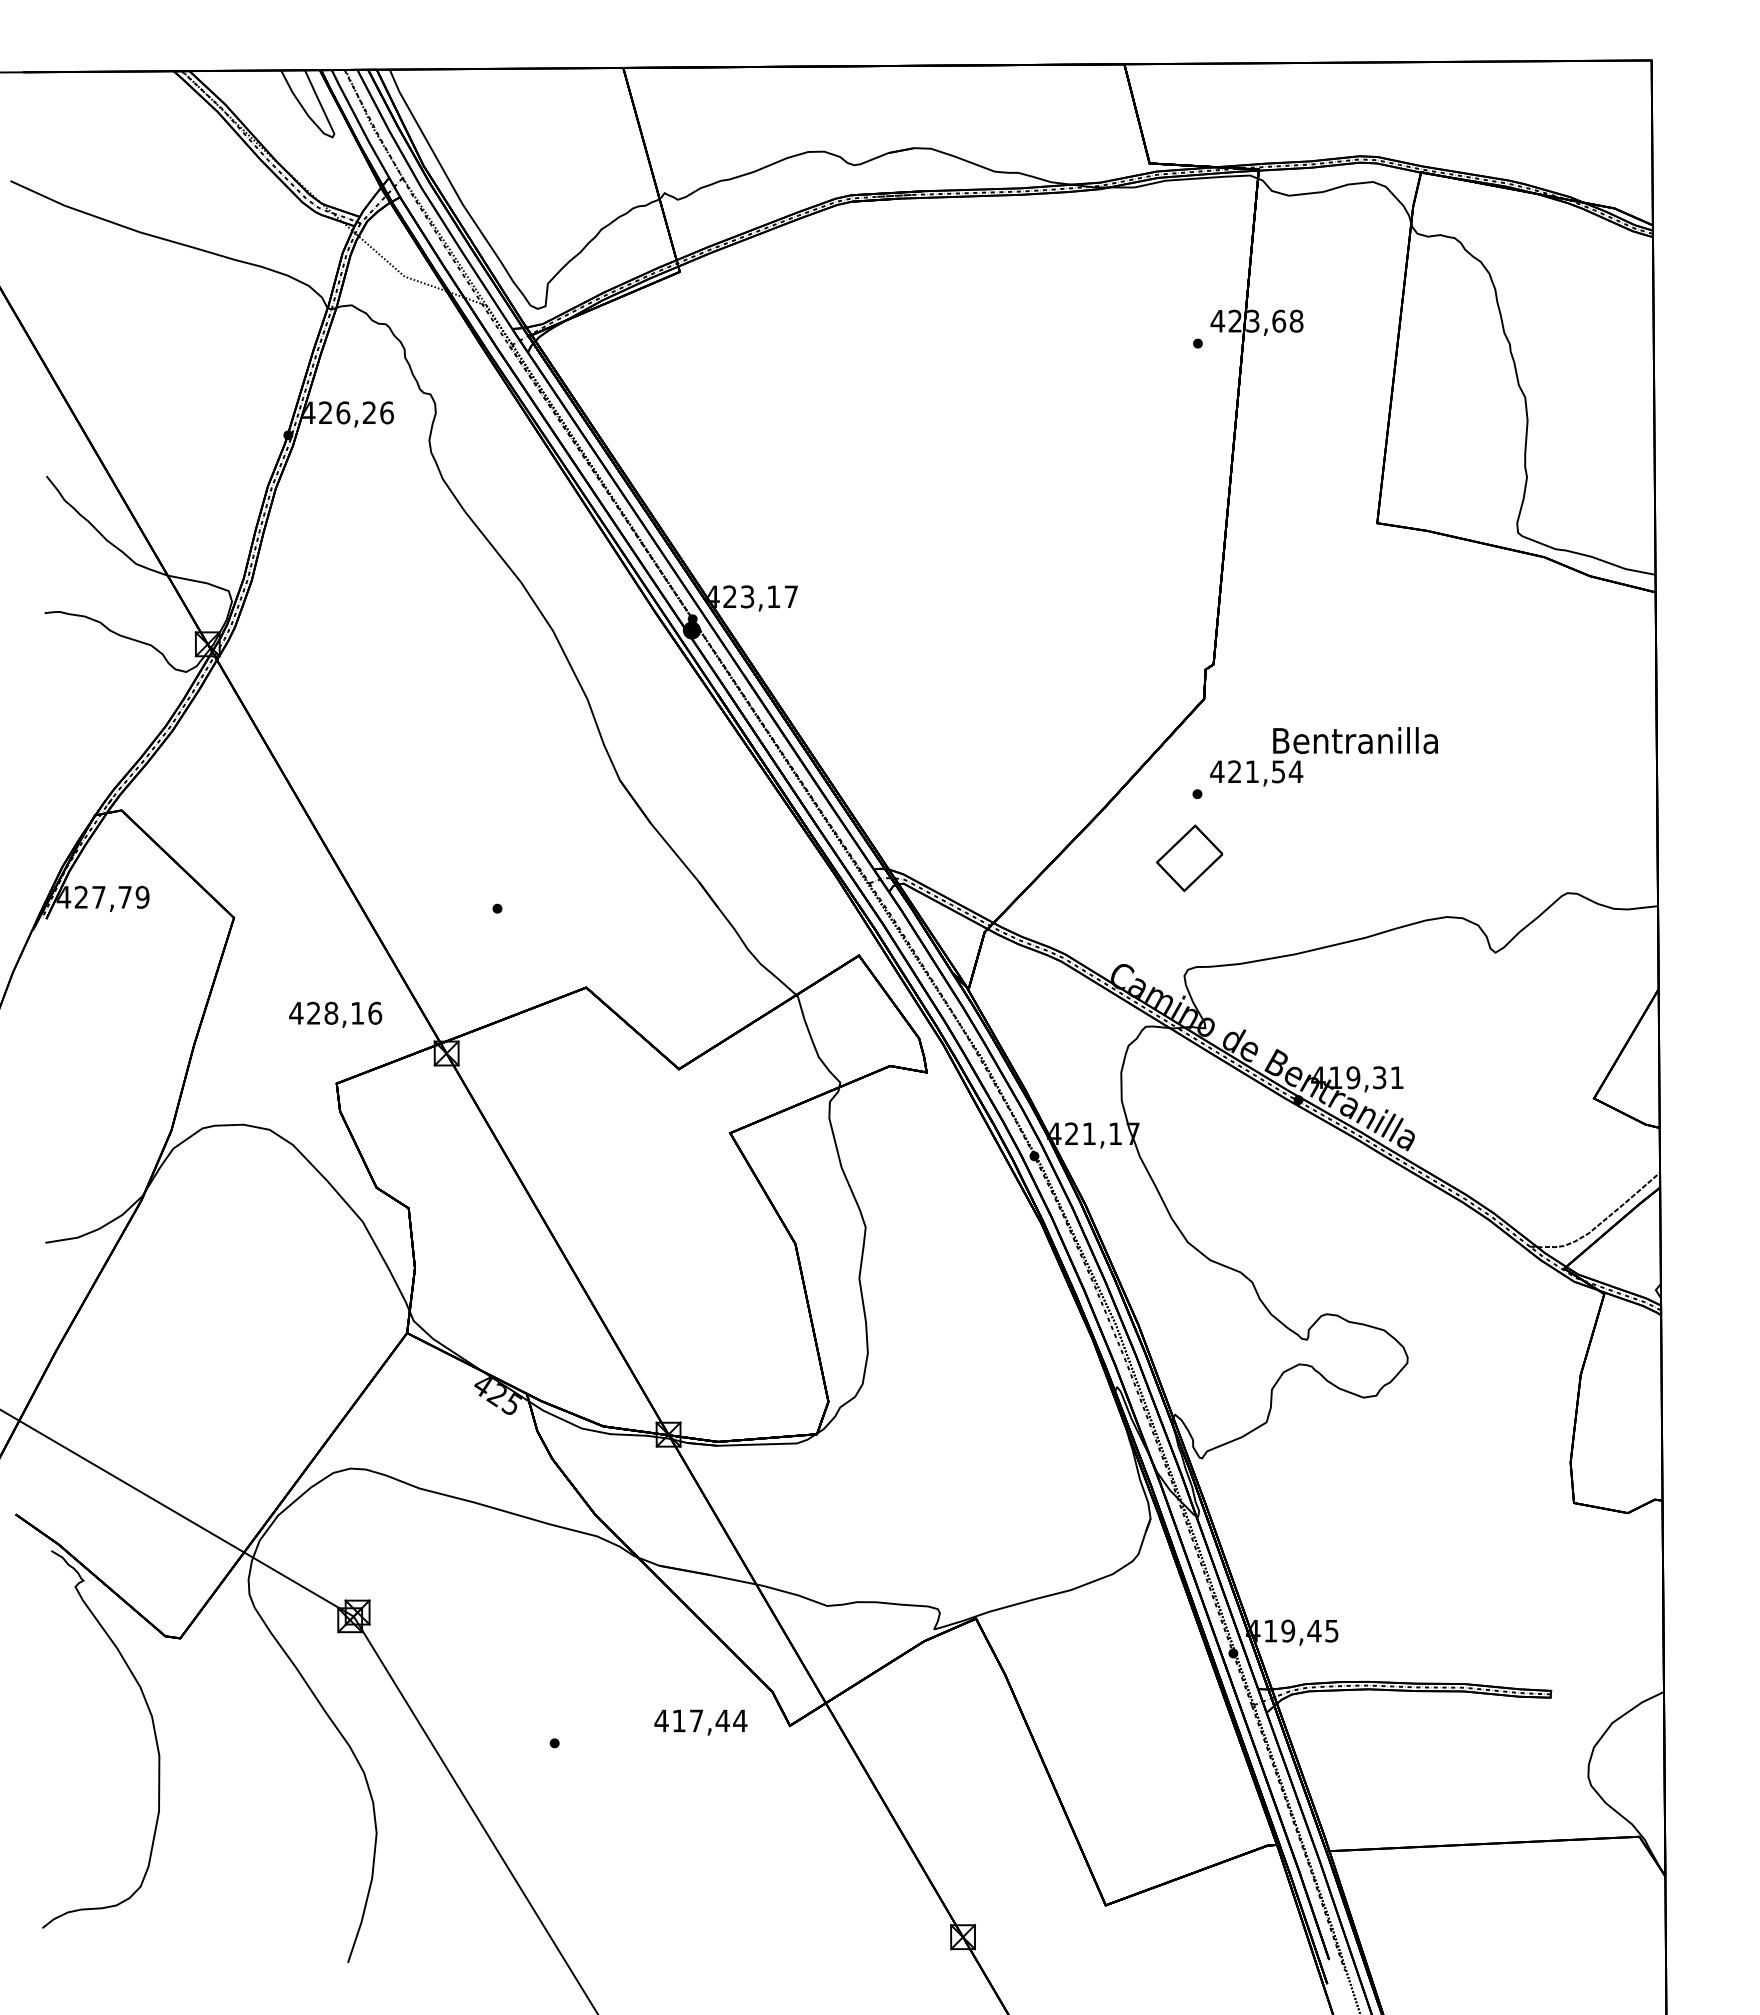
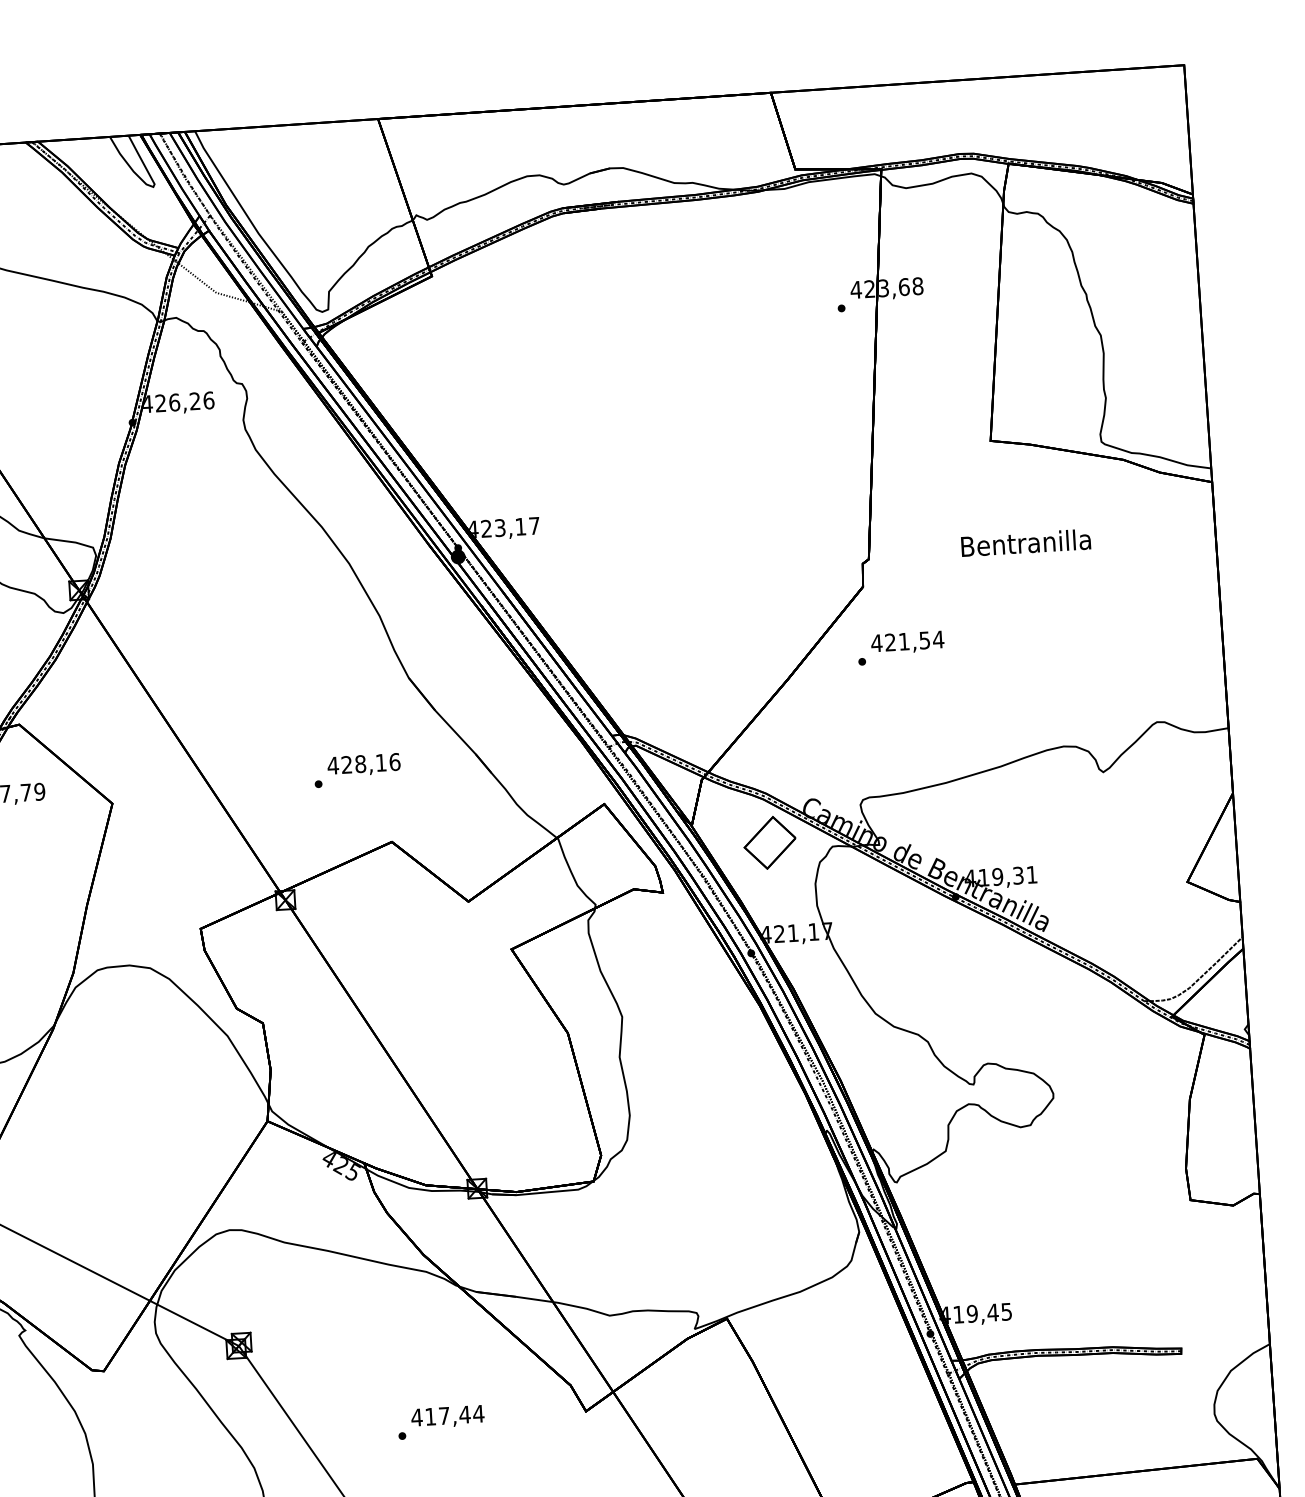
text: (1355, 740) -> (1025, 542), moved
part: (1189, 858) -> (769, 843), moved
text: (335, 1014) -> (363, 764), moved
text: (700, 1722) -> (447, 1417), moved

